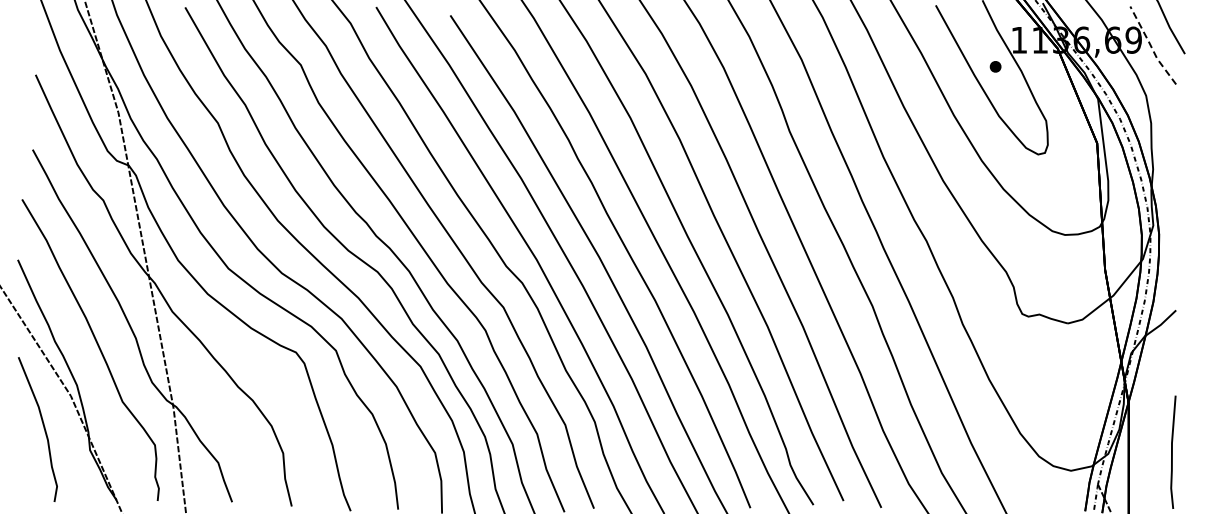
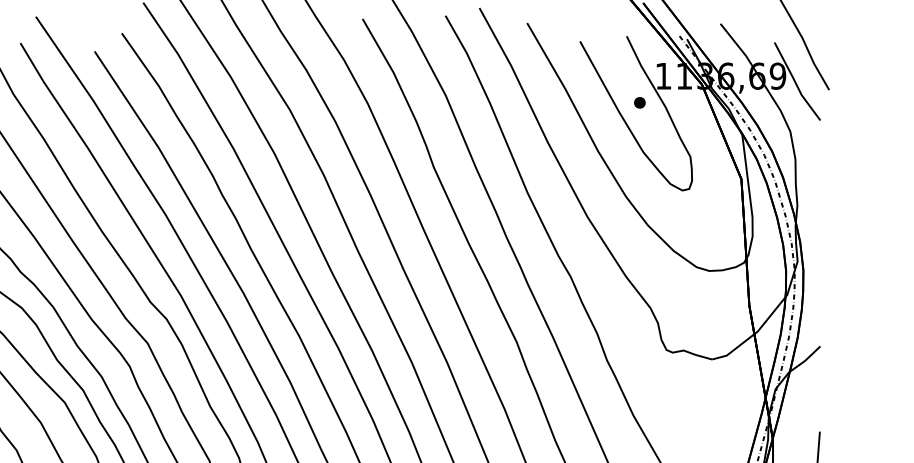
line: (1151, 46) -> (795, 82), dashed -> solid

